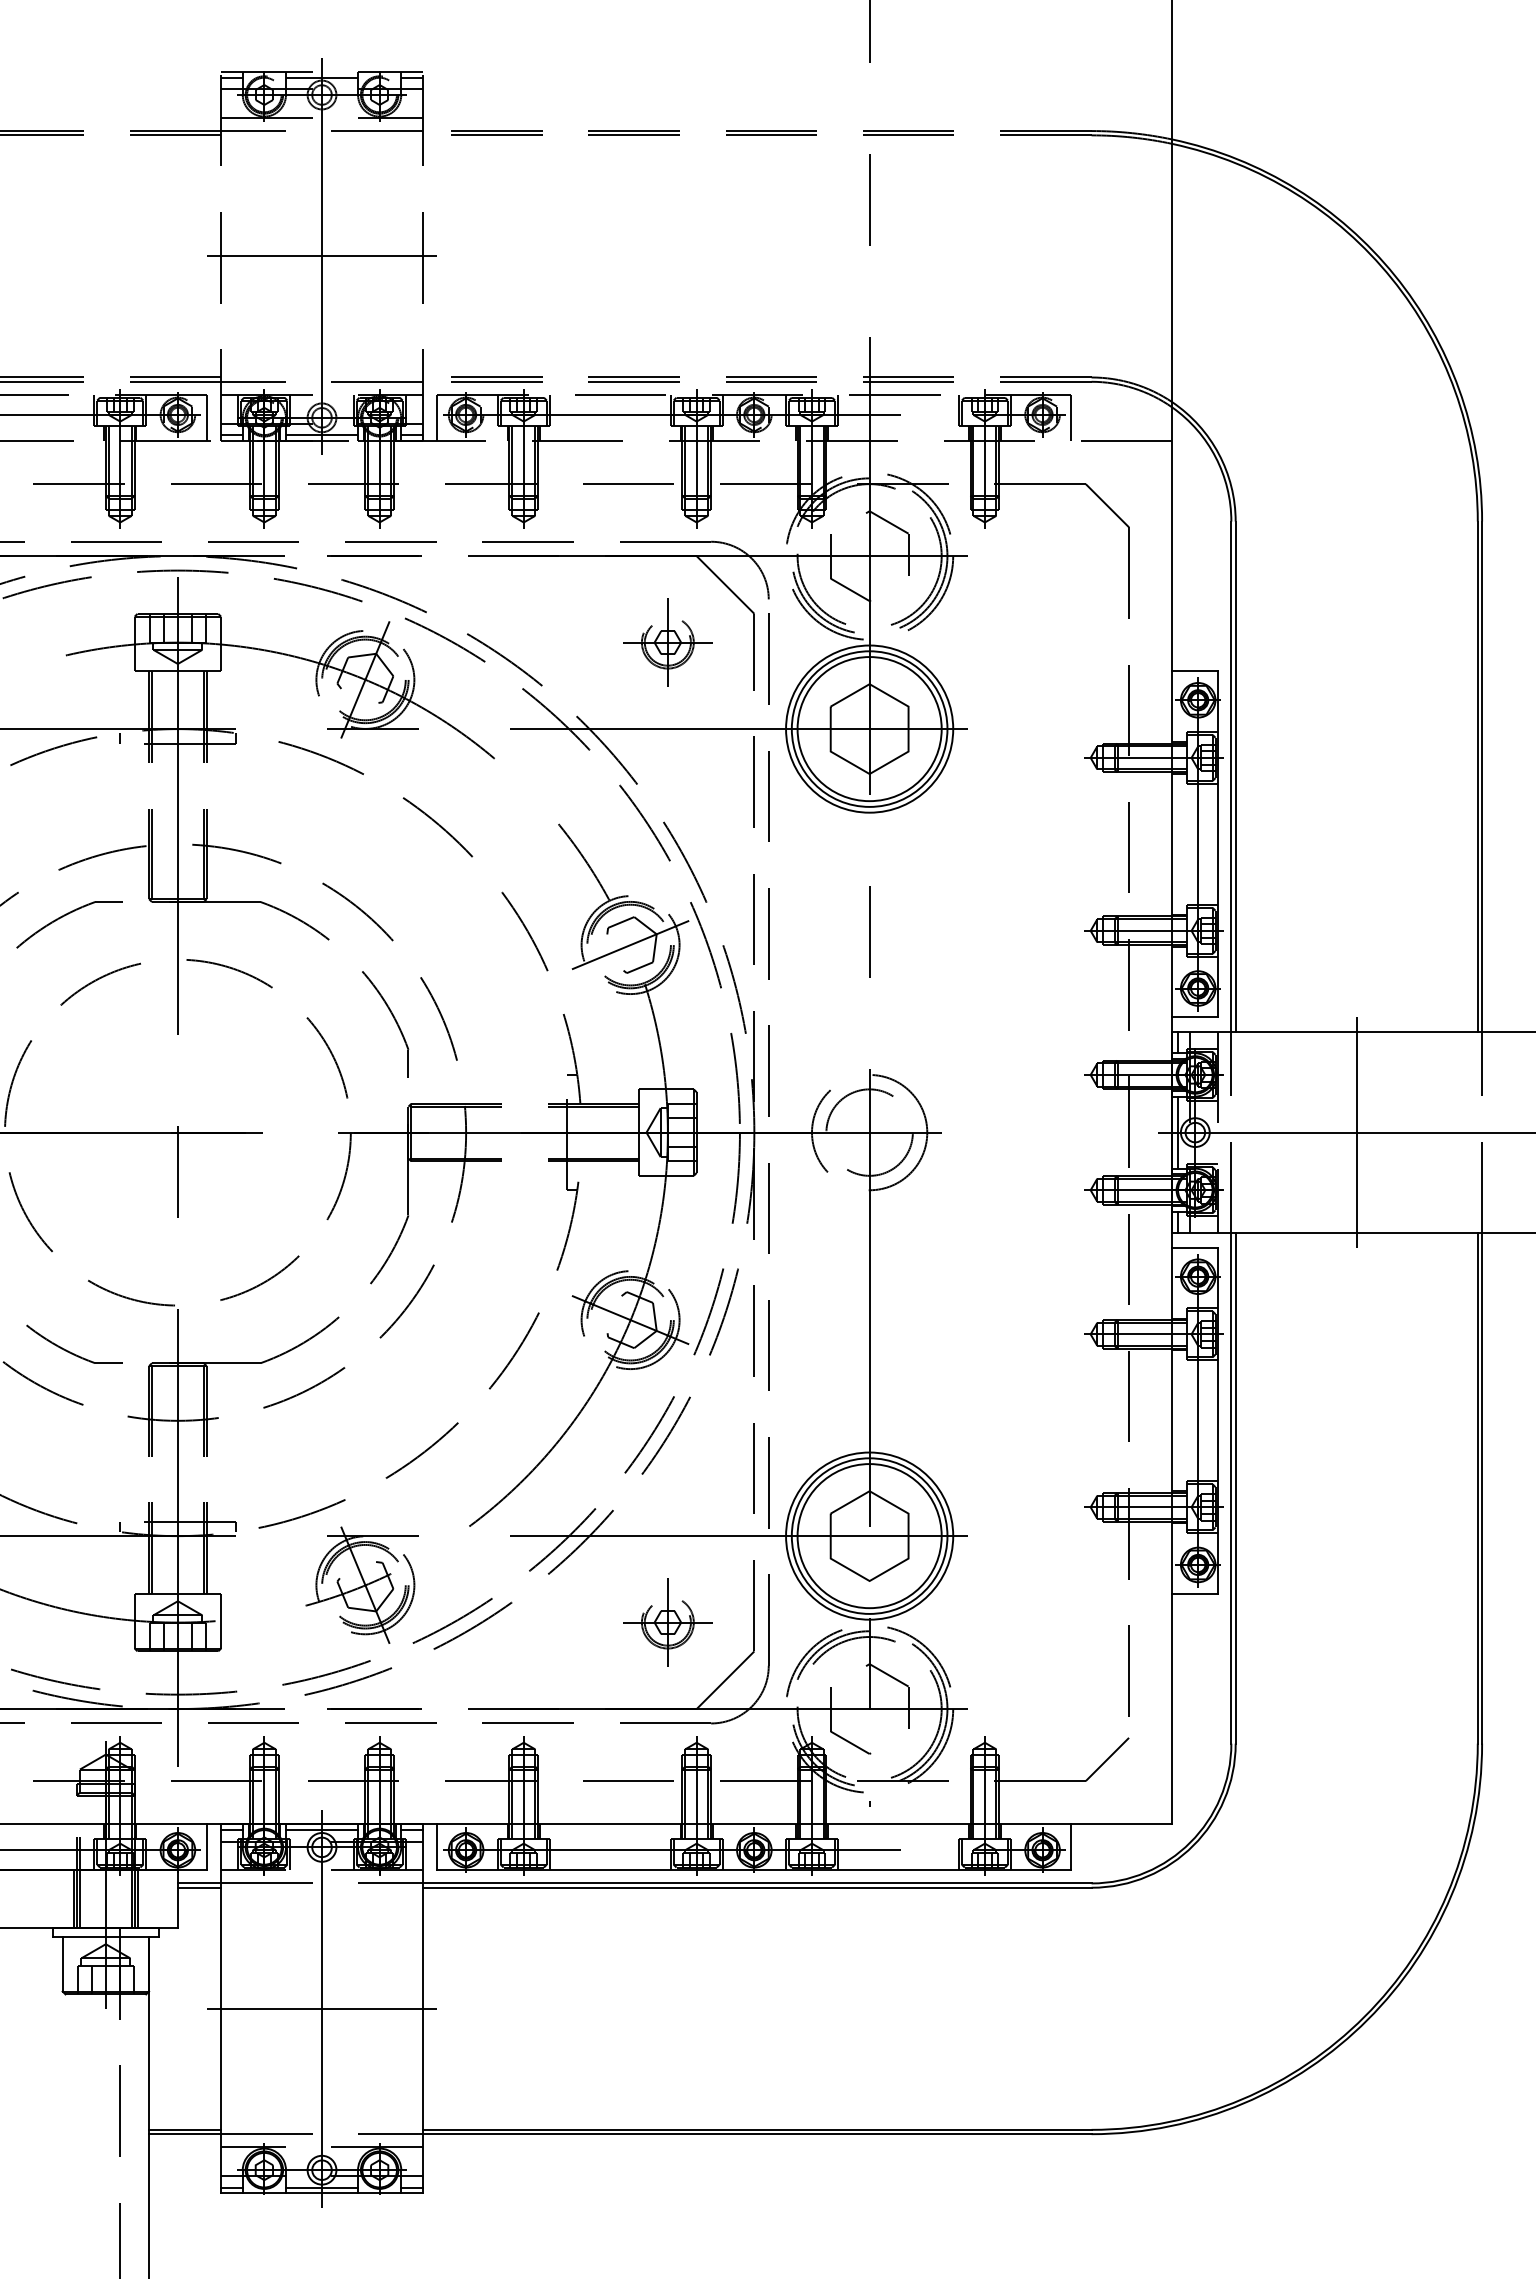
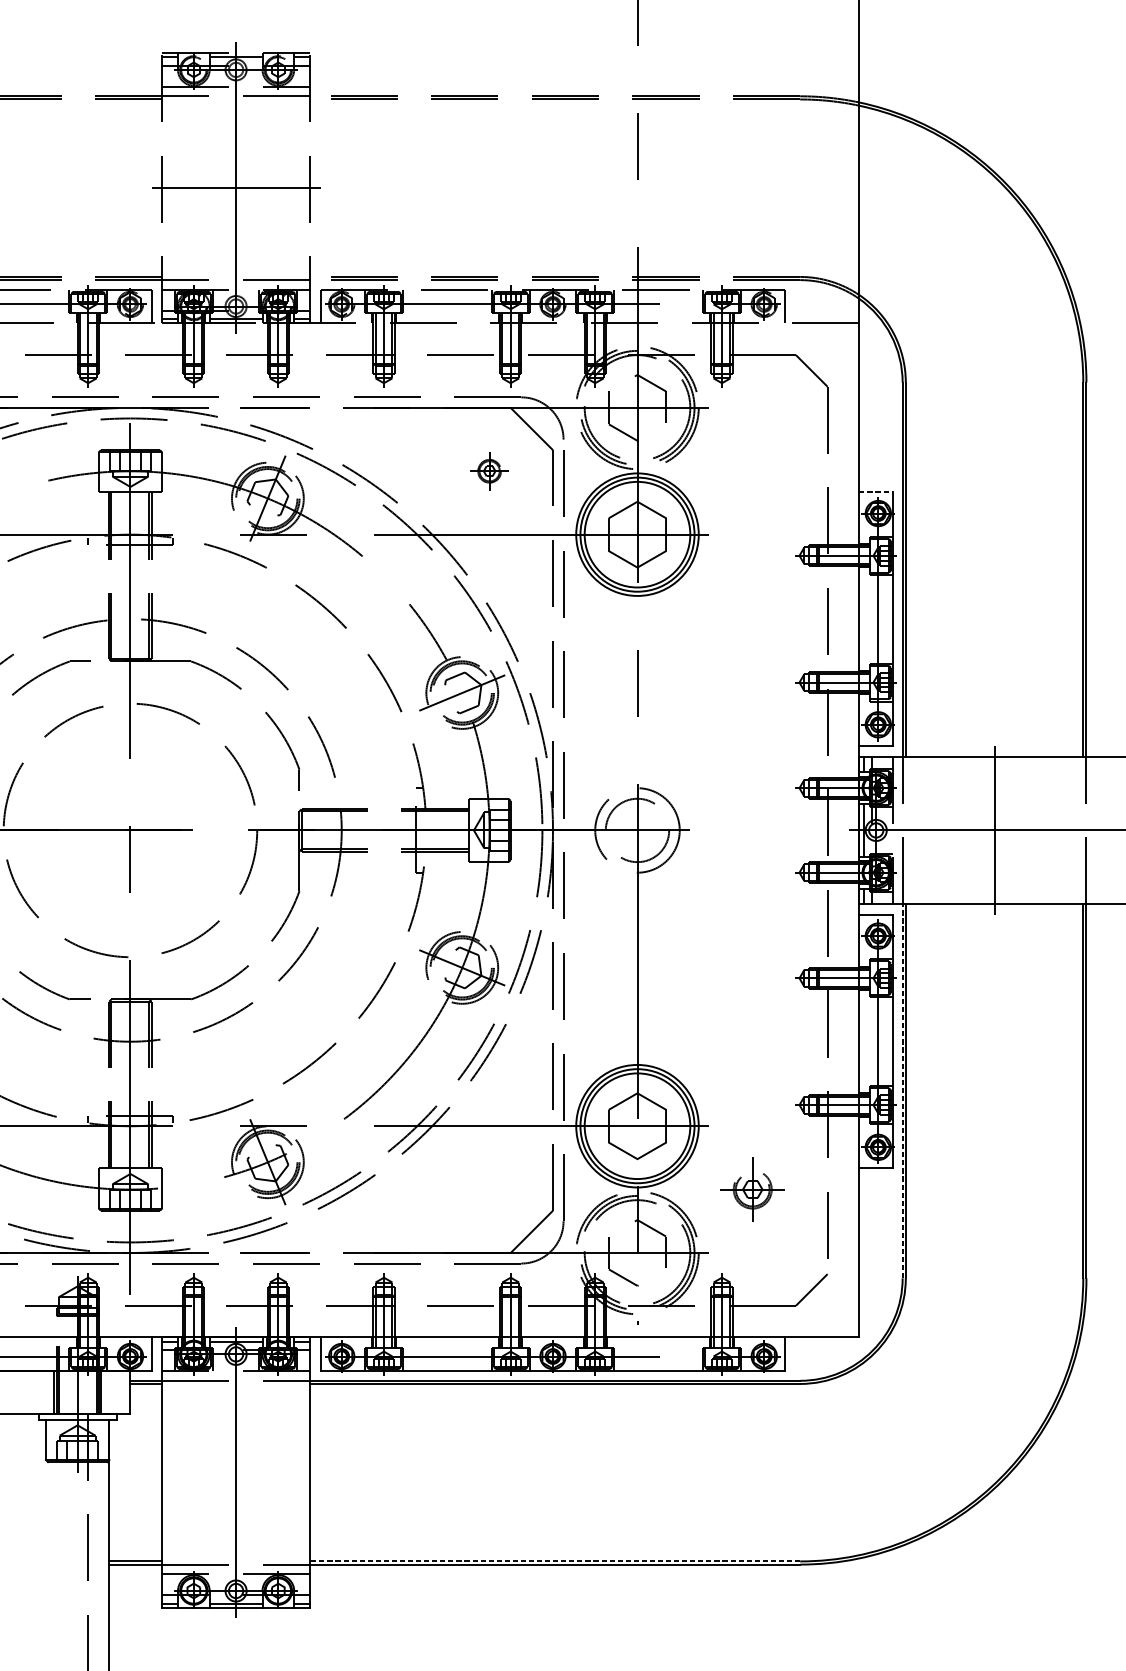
part: (667, 642) -> (489, 471), size x0.6
line: (1195, 671) -> (876, 492), solid -> dashed
line: (1231, 1488) -> (902, 1091), solid -> dashed
part: (667, 1622) -> (752, 1189), moved
line: (321, 2008) -> (235, 1472), removed
line: (756, 2129) -> (554, 1561), solid -> dashed

